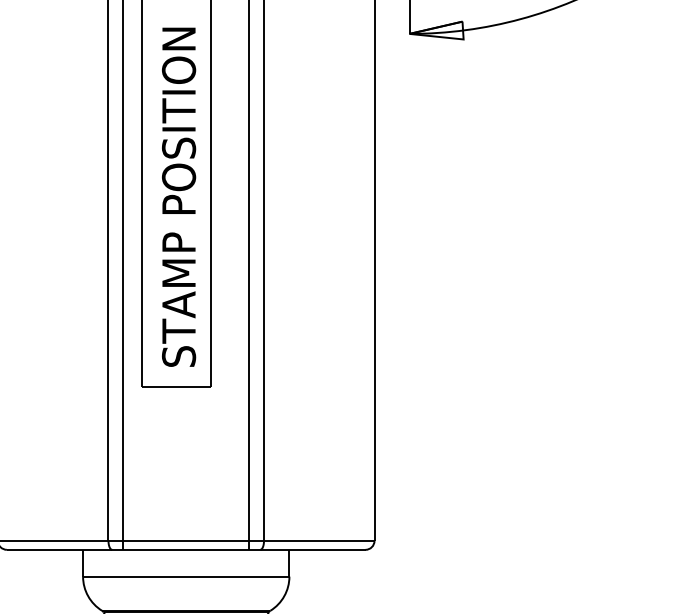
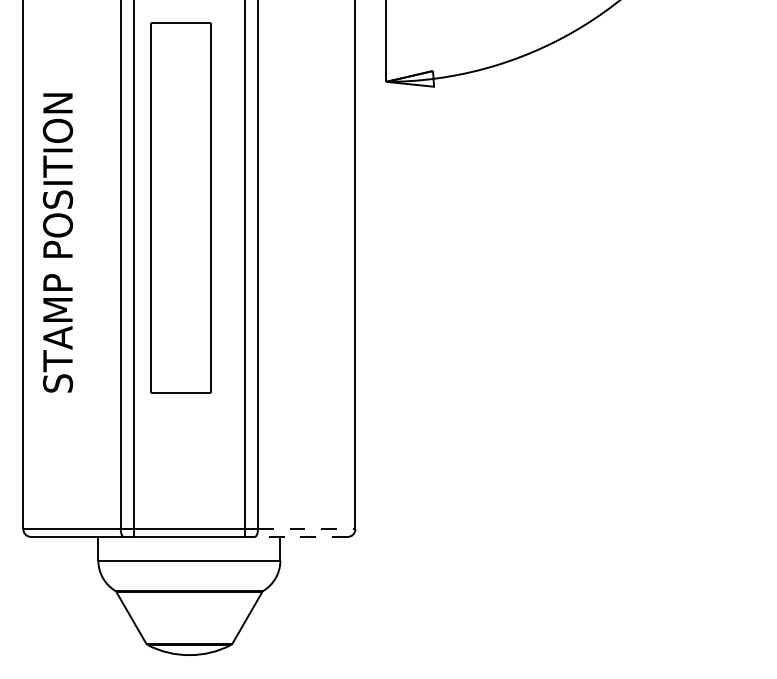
text: (179, 196) -> (58, 242), moved
line: (319, 541) -> (306, 529), solid -> dashed
line: (312, 549) -> (300, 536), solid -> dashed

